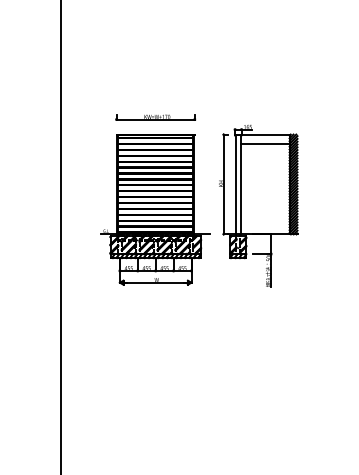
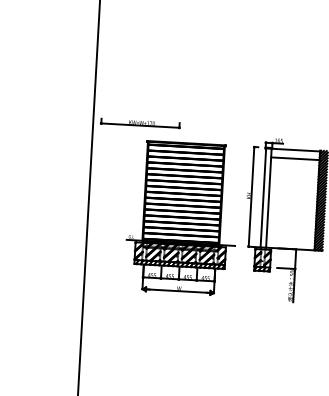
part: (155, 117) -> (140, 123), moved

